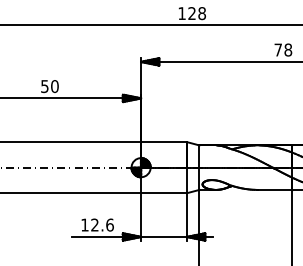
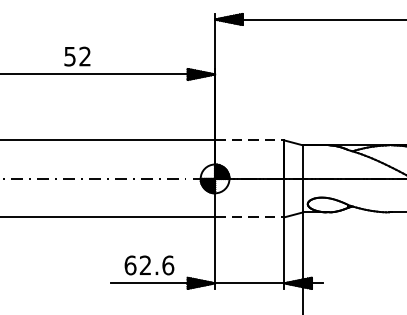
text: (54, 86) -> (84, 56), 50 -> 52
line: (164, 142) -> (250, 140), solid -> dashed
line: (164, 193) -> (250, 217), solid -> dashed
text: (84, 224) -> (129, 264), 12.6 -> 62.6

